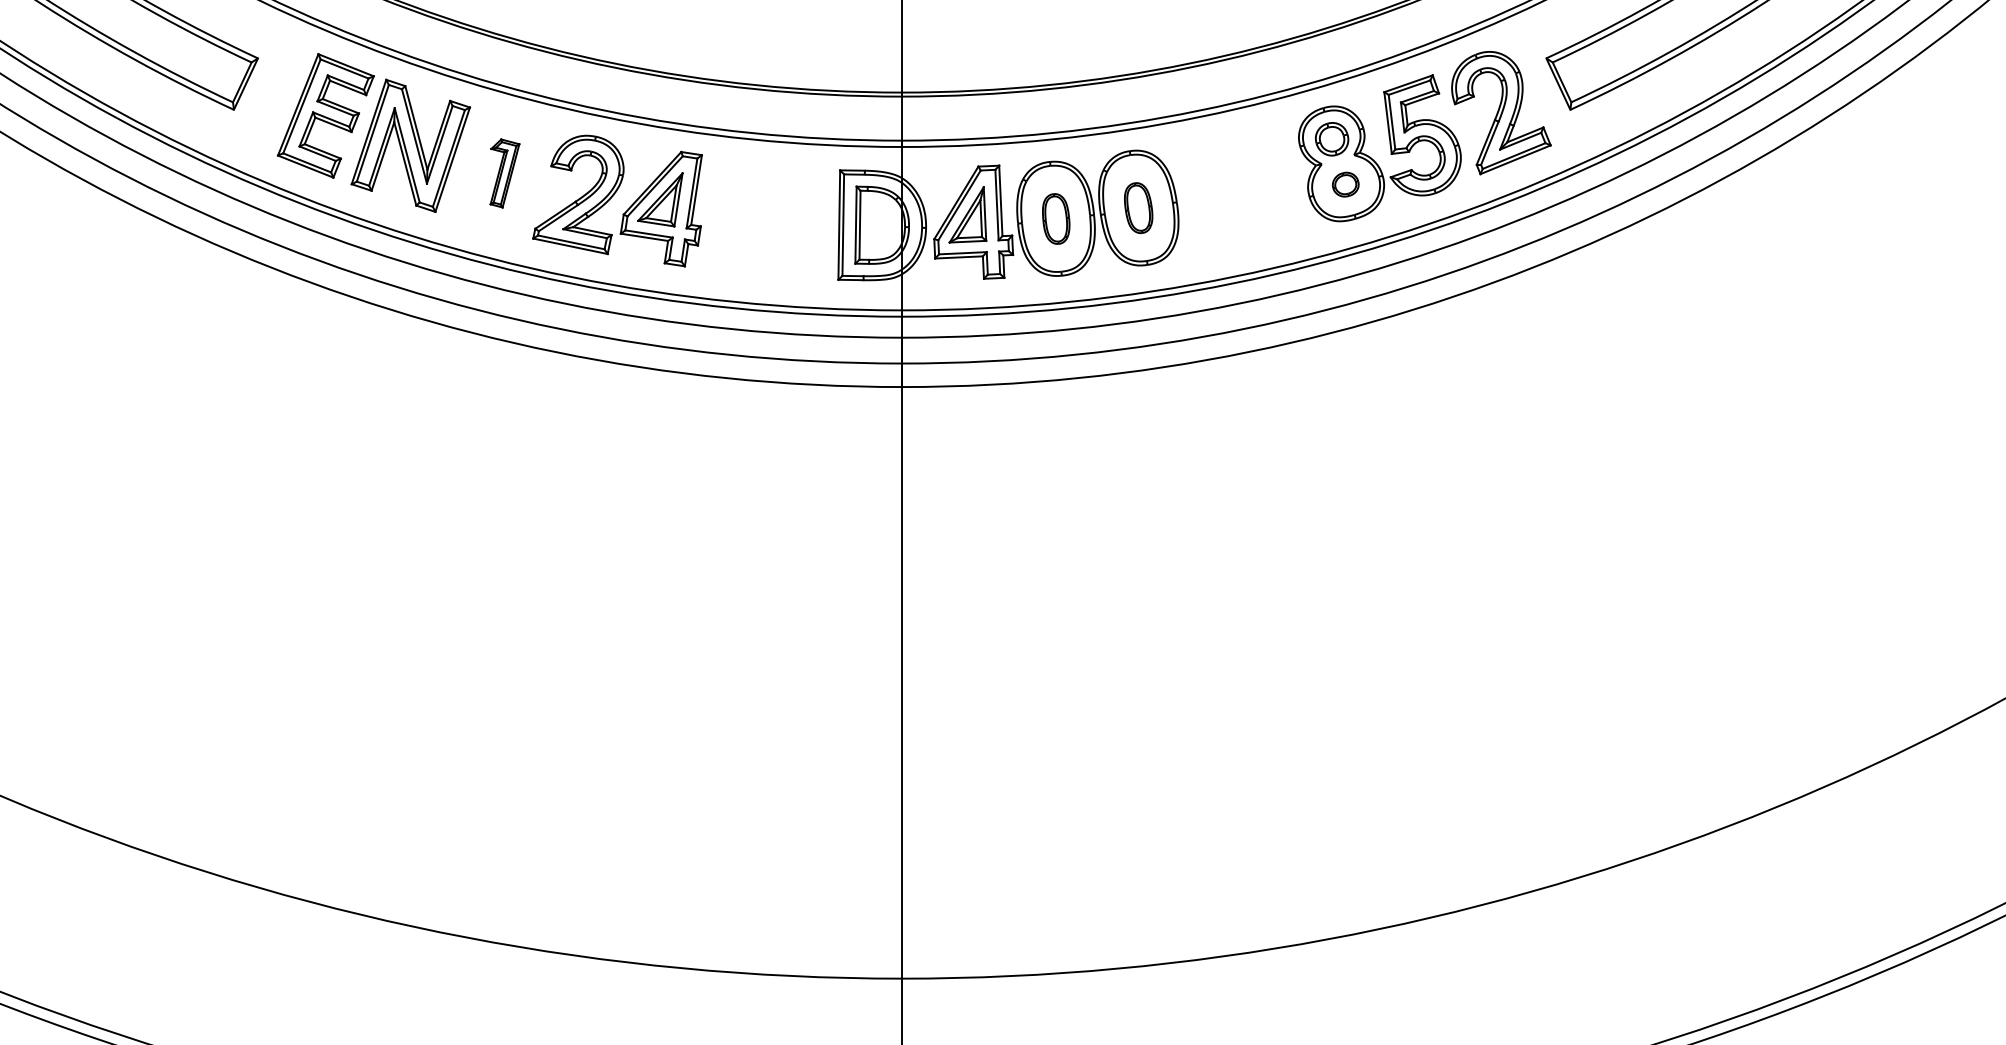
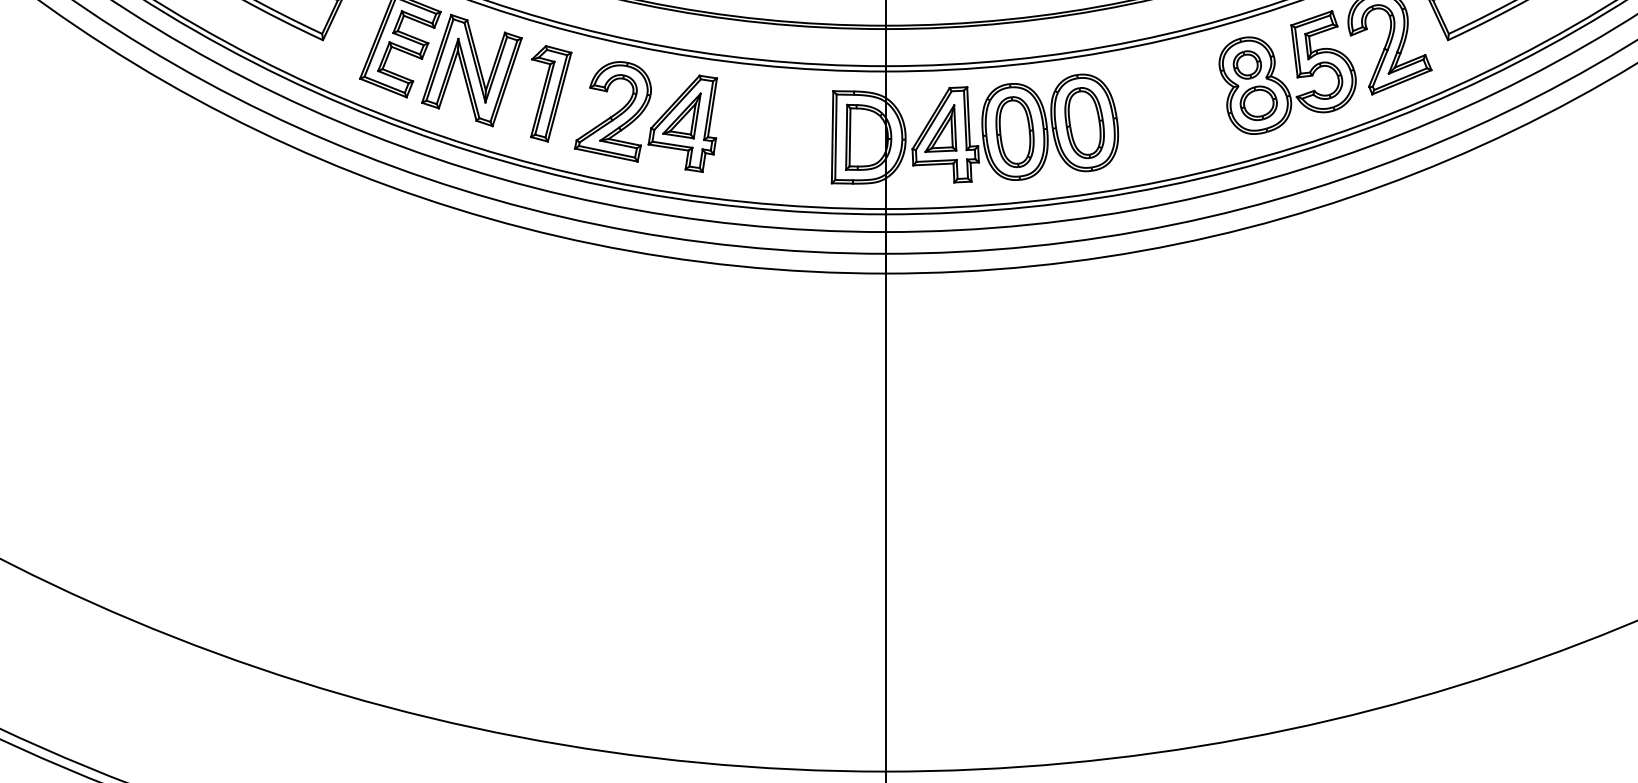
part: (504, 173) -> (550, 93), size x1.67
part: (1345, 184) -> (1258, 103), size x1.67
part: (1138, 207) -> (1084, 122), size x1.67
part: (1056, 218) -> (1015, 131), size x1.67

